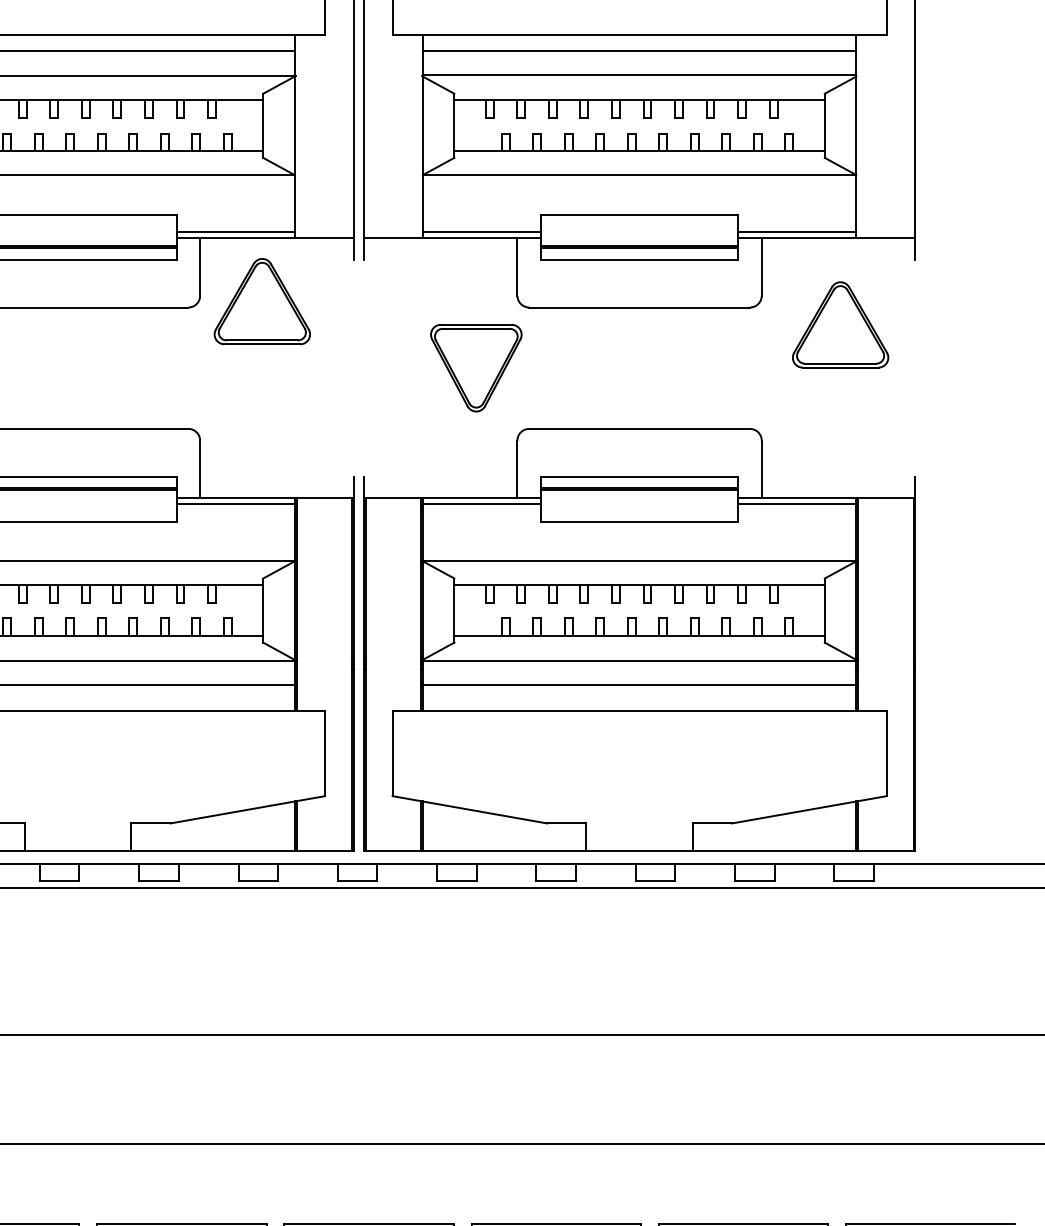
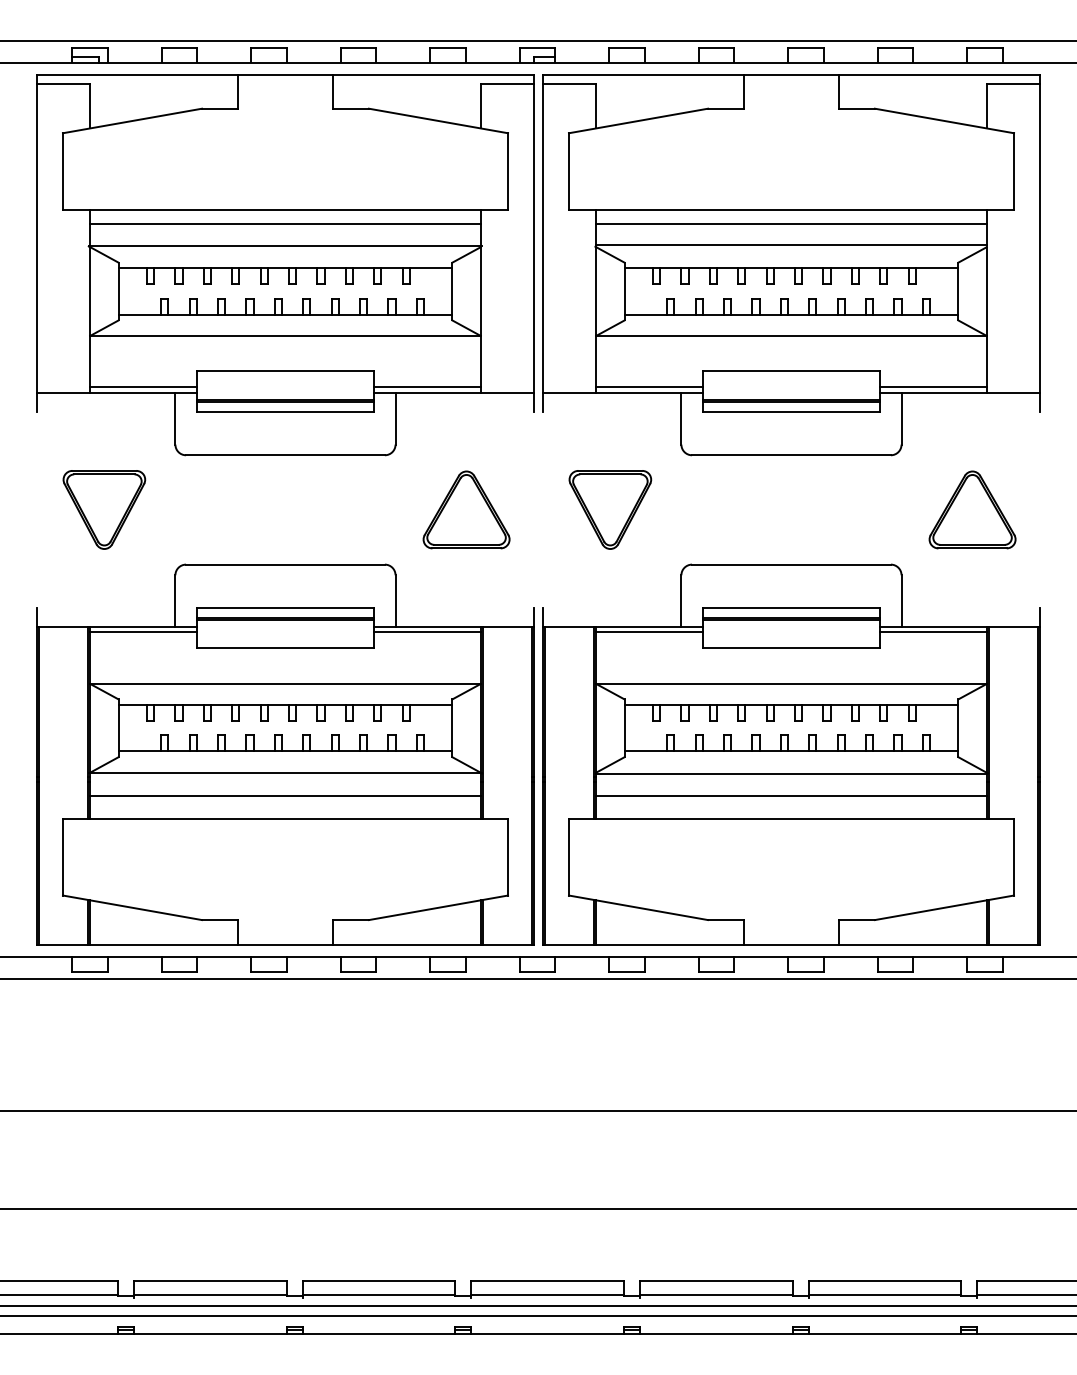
part: (262, 301) -> (466, 509), moved
part: (840, 324) -> (972, 509), moved
part: (476, 367) -> (610, 509), moved

